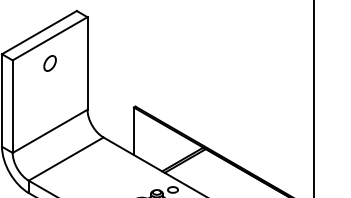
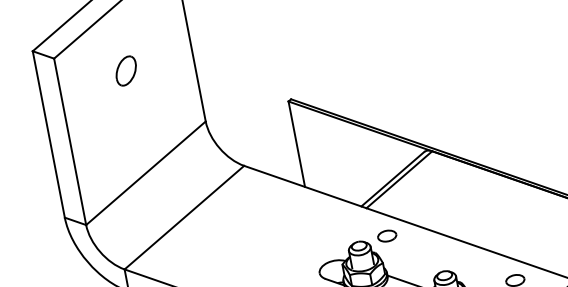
part: (49, 63) -> (125, 71), moved

